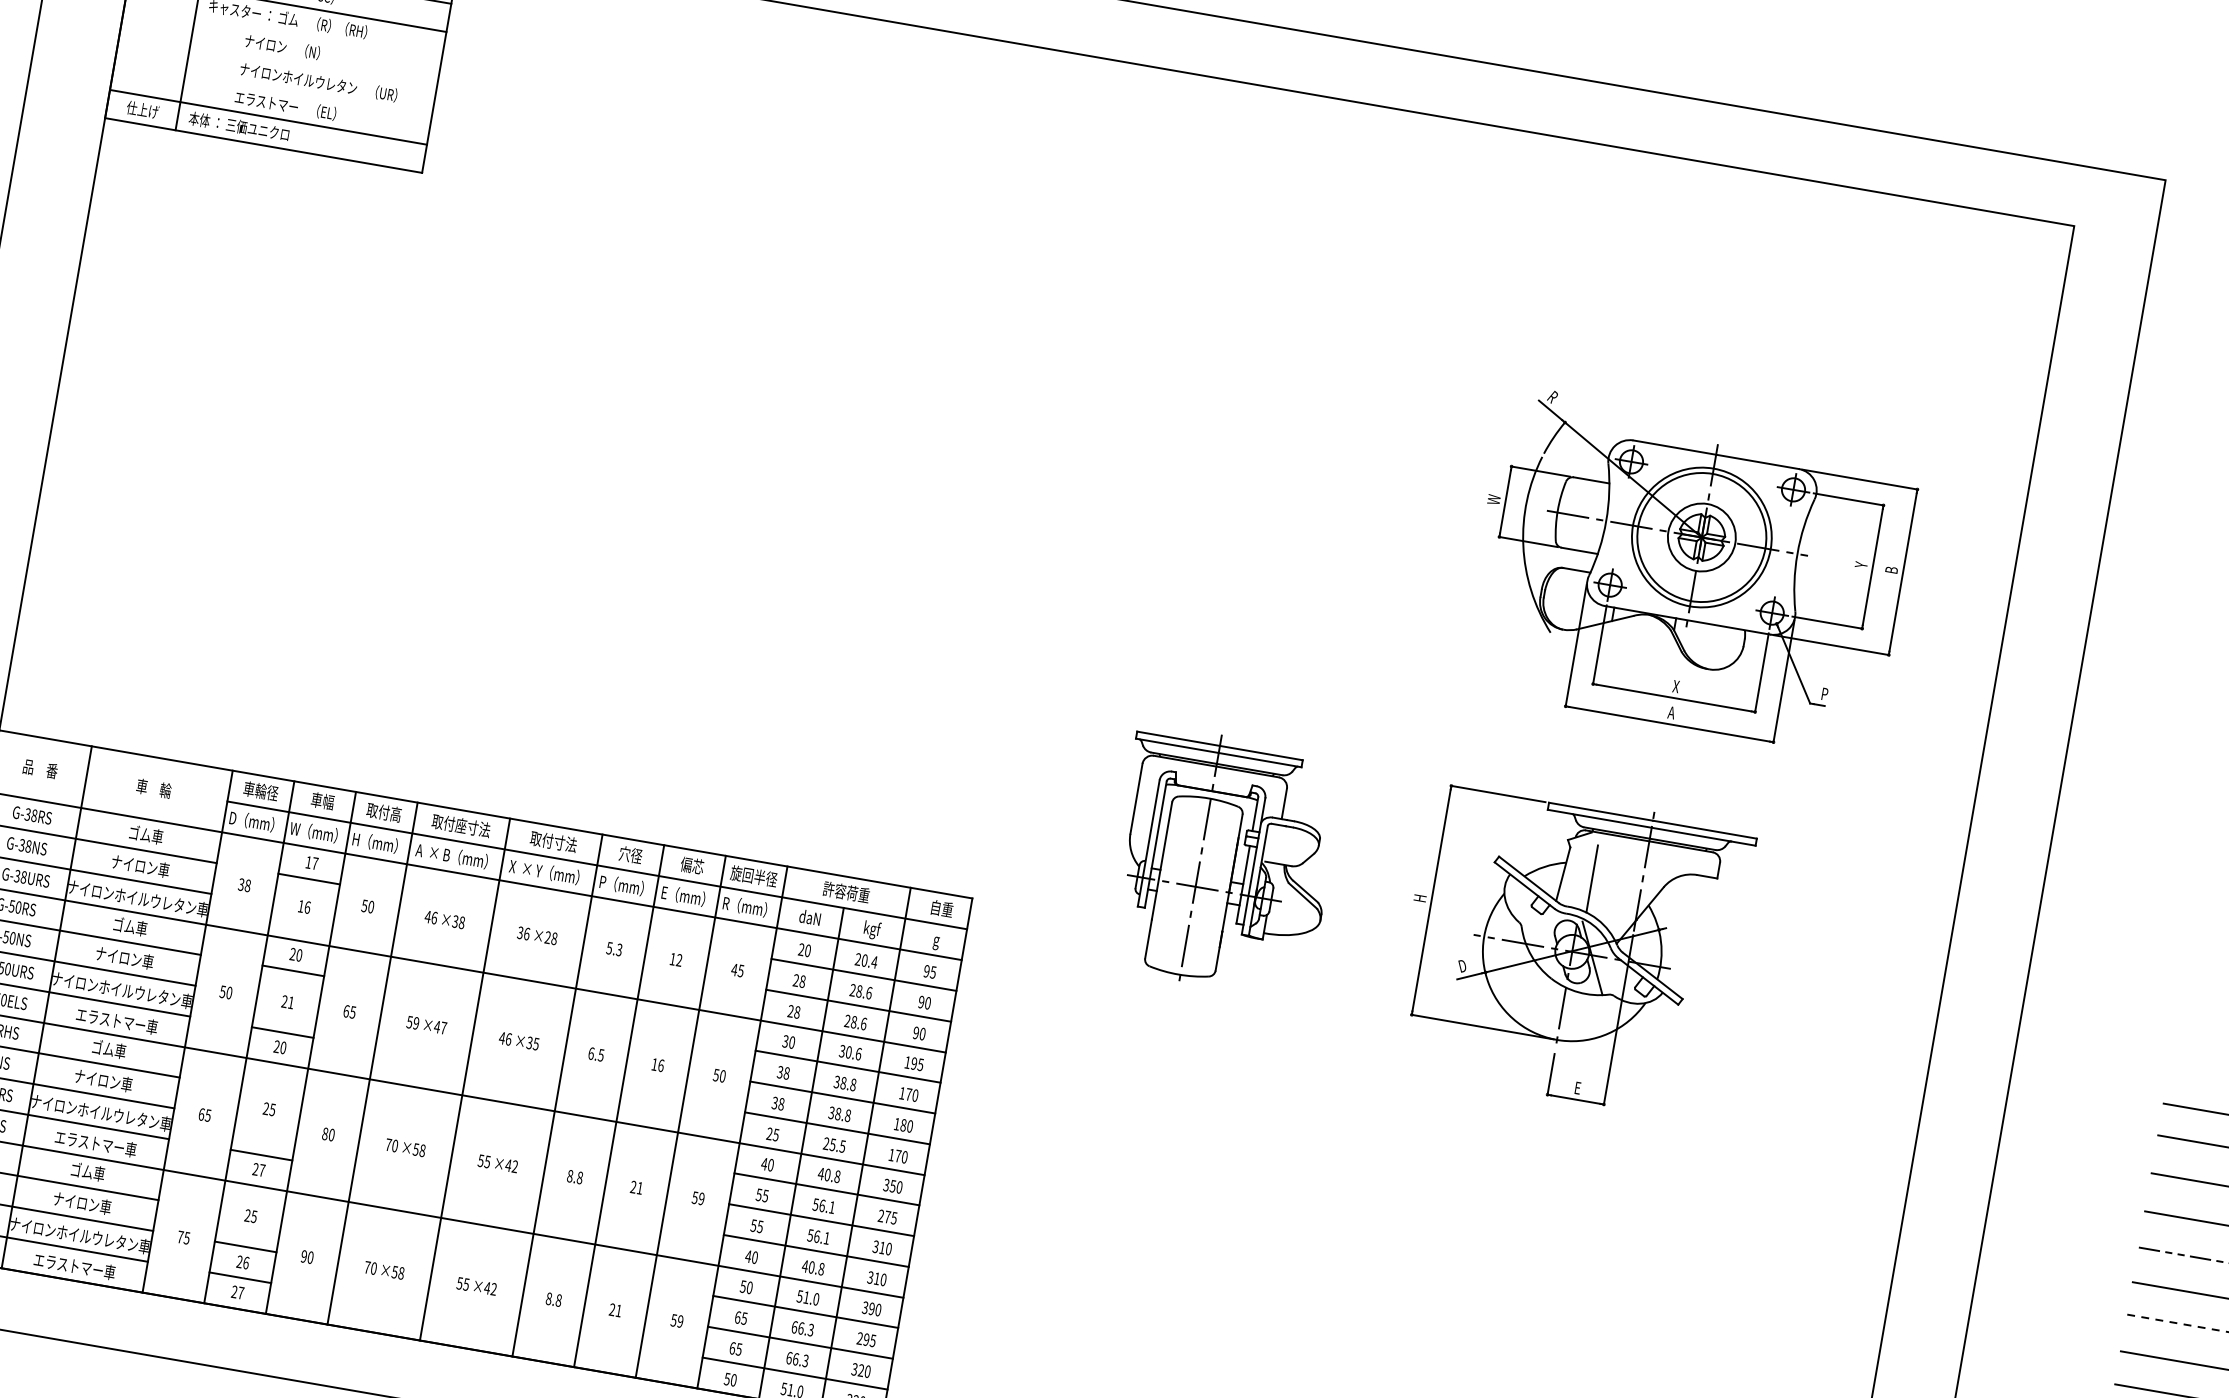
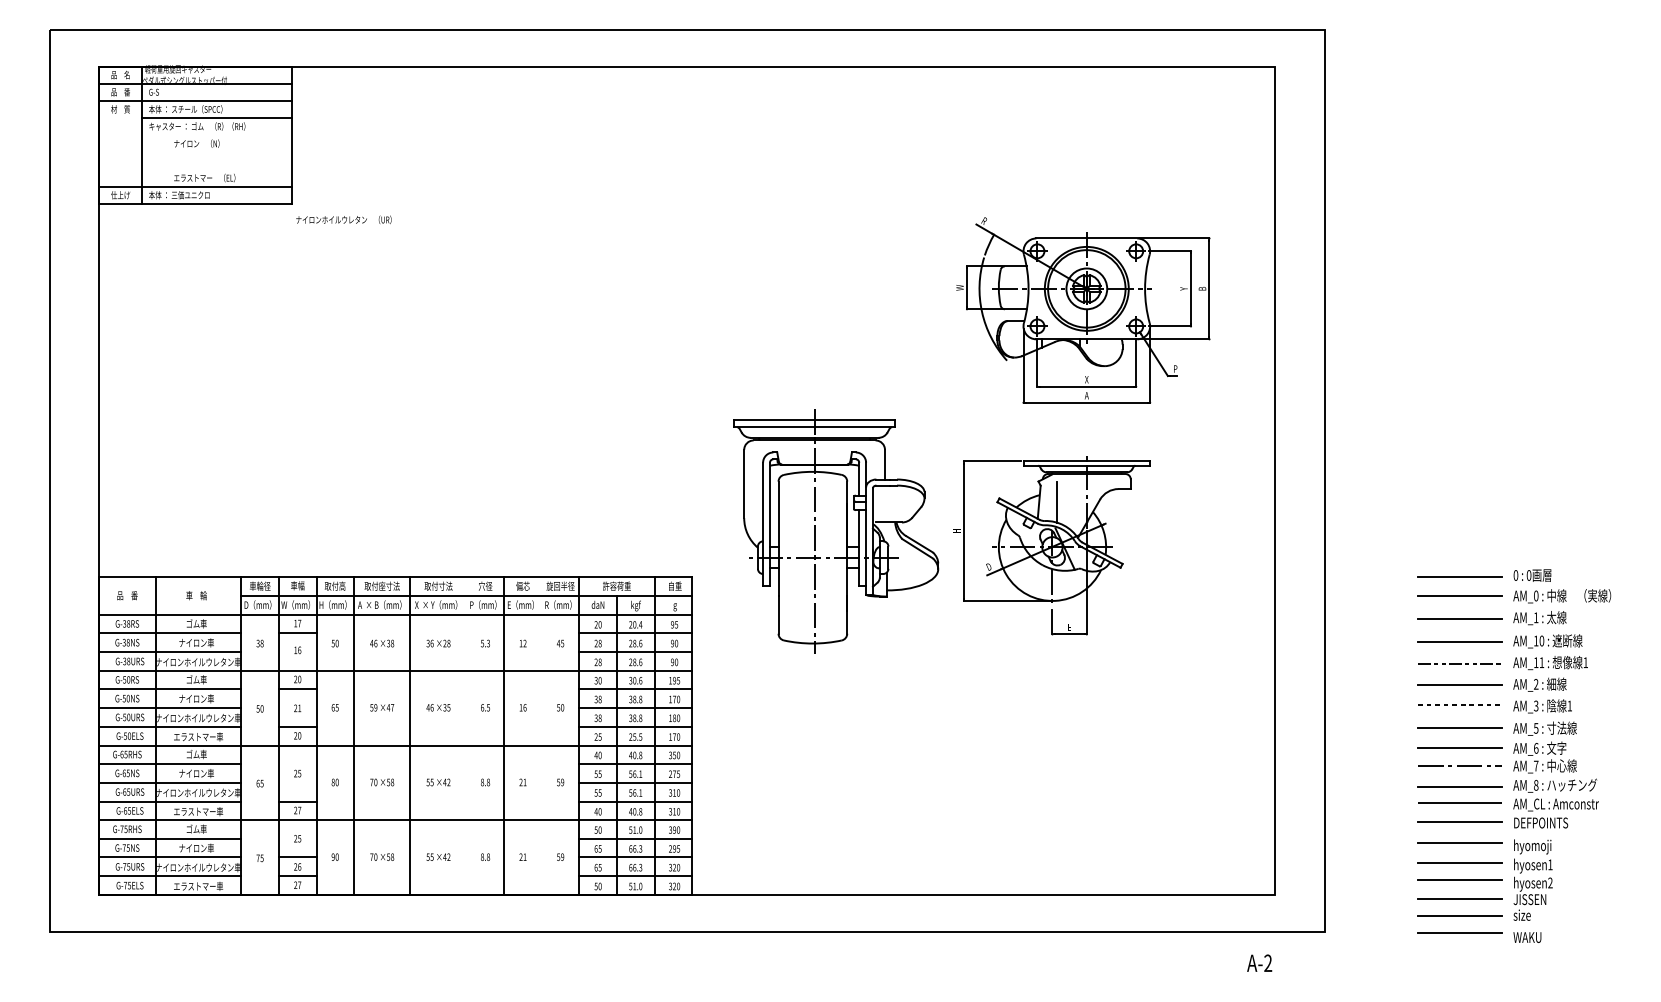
text: (318, 81) -> (343, 219), moved
part: (1222, 861) -> (836, 529), size x1.6
line: (556, 1096) -> (466, 736), removed
line: (680, 1117) -> (541, 736), removed

